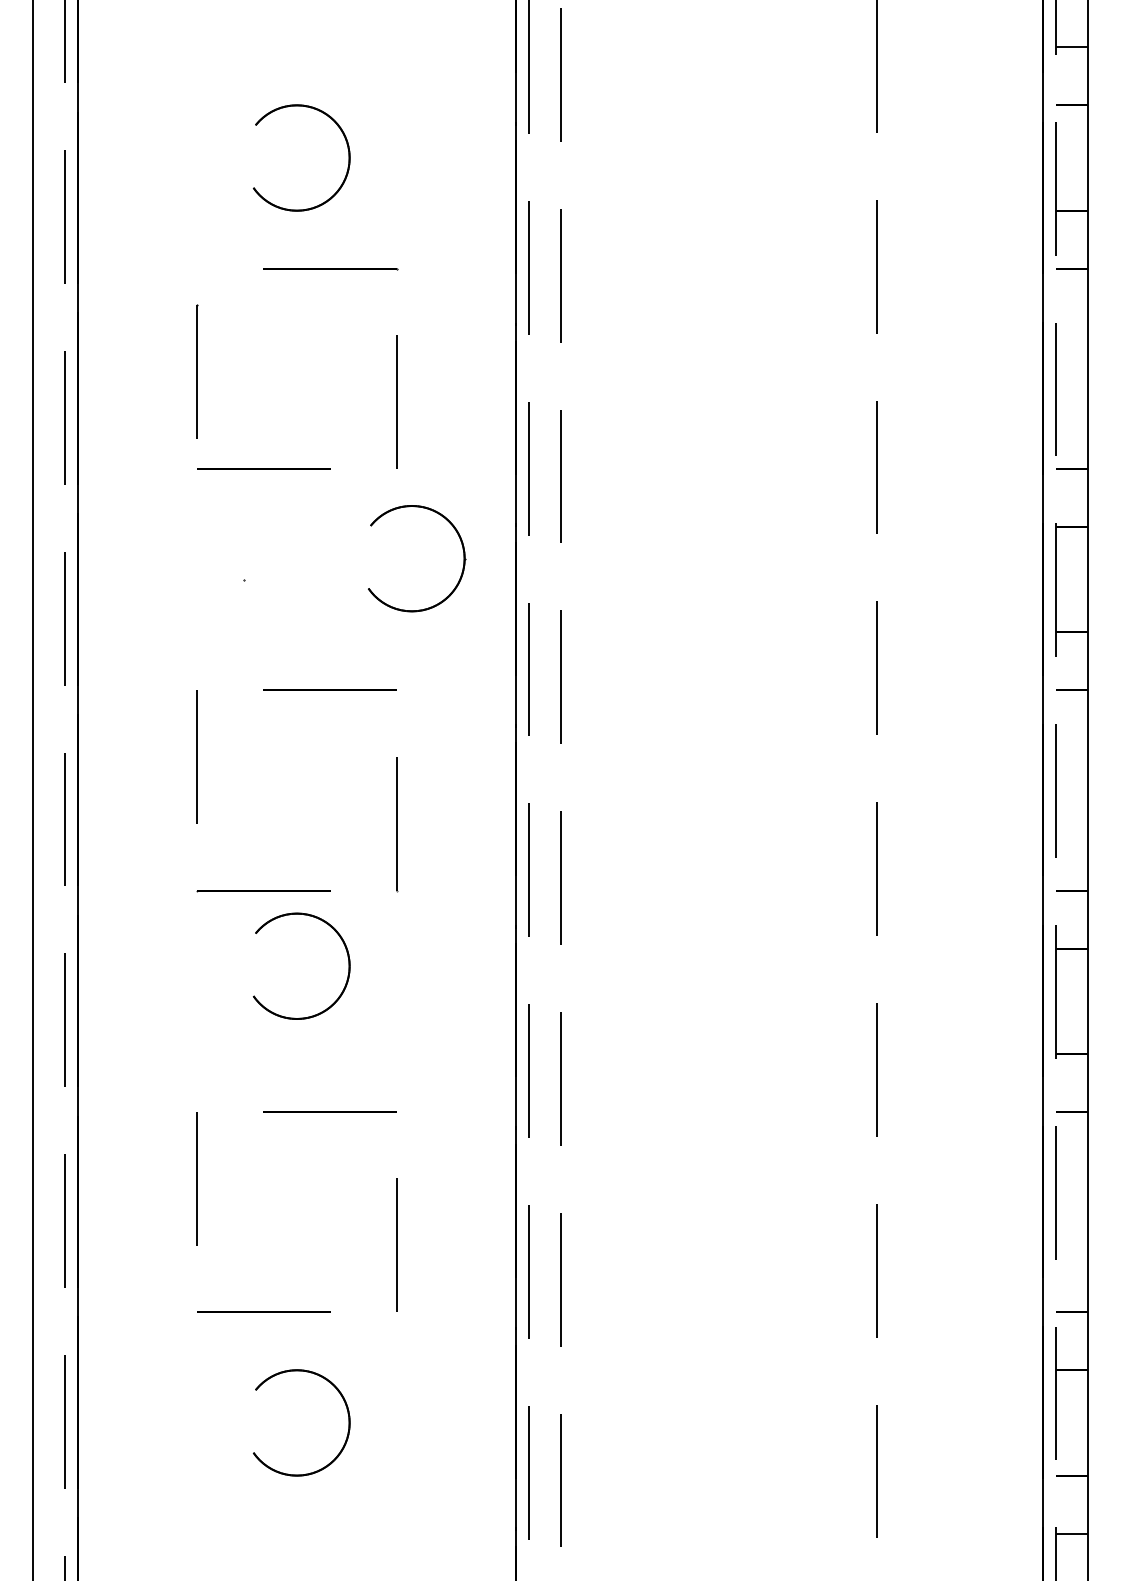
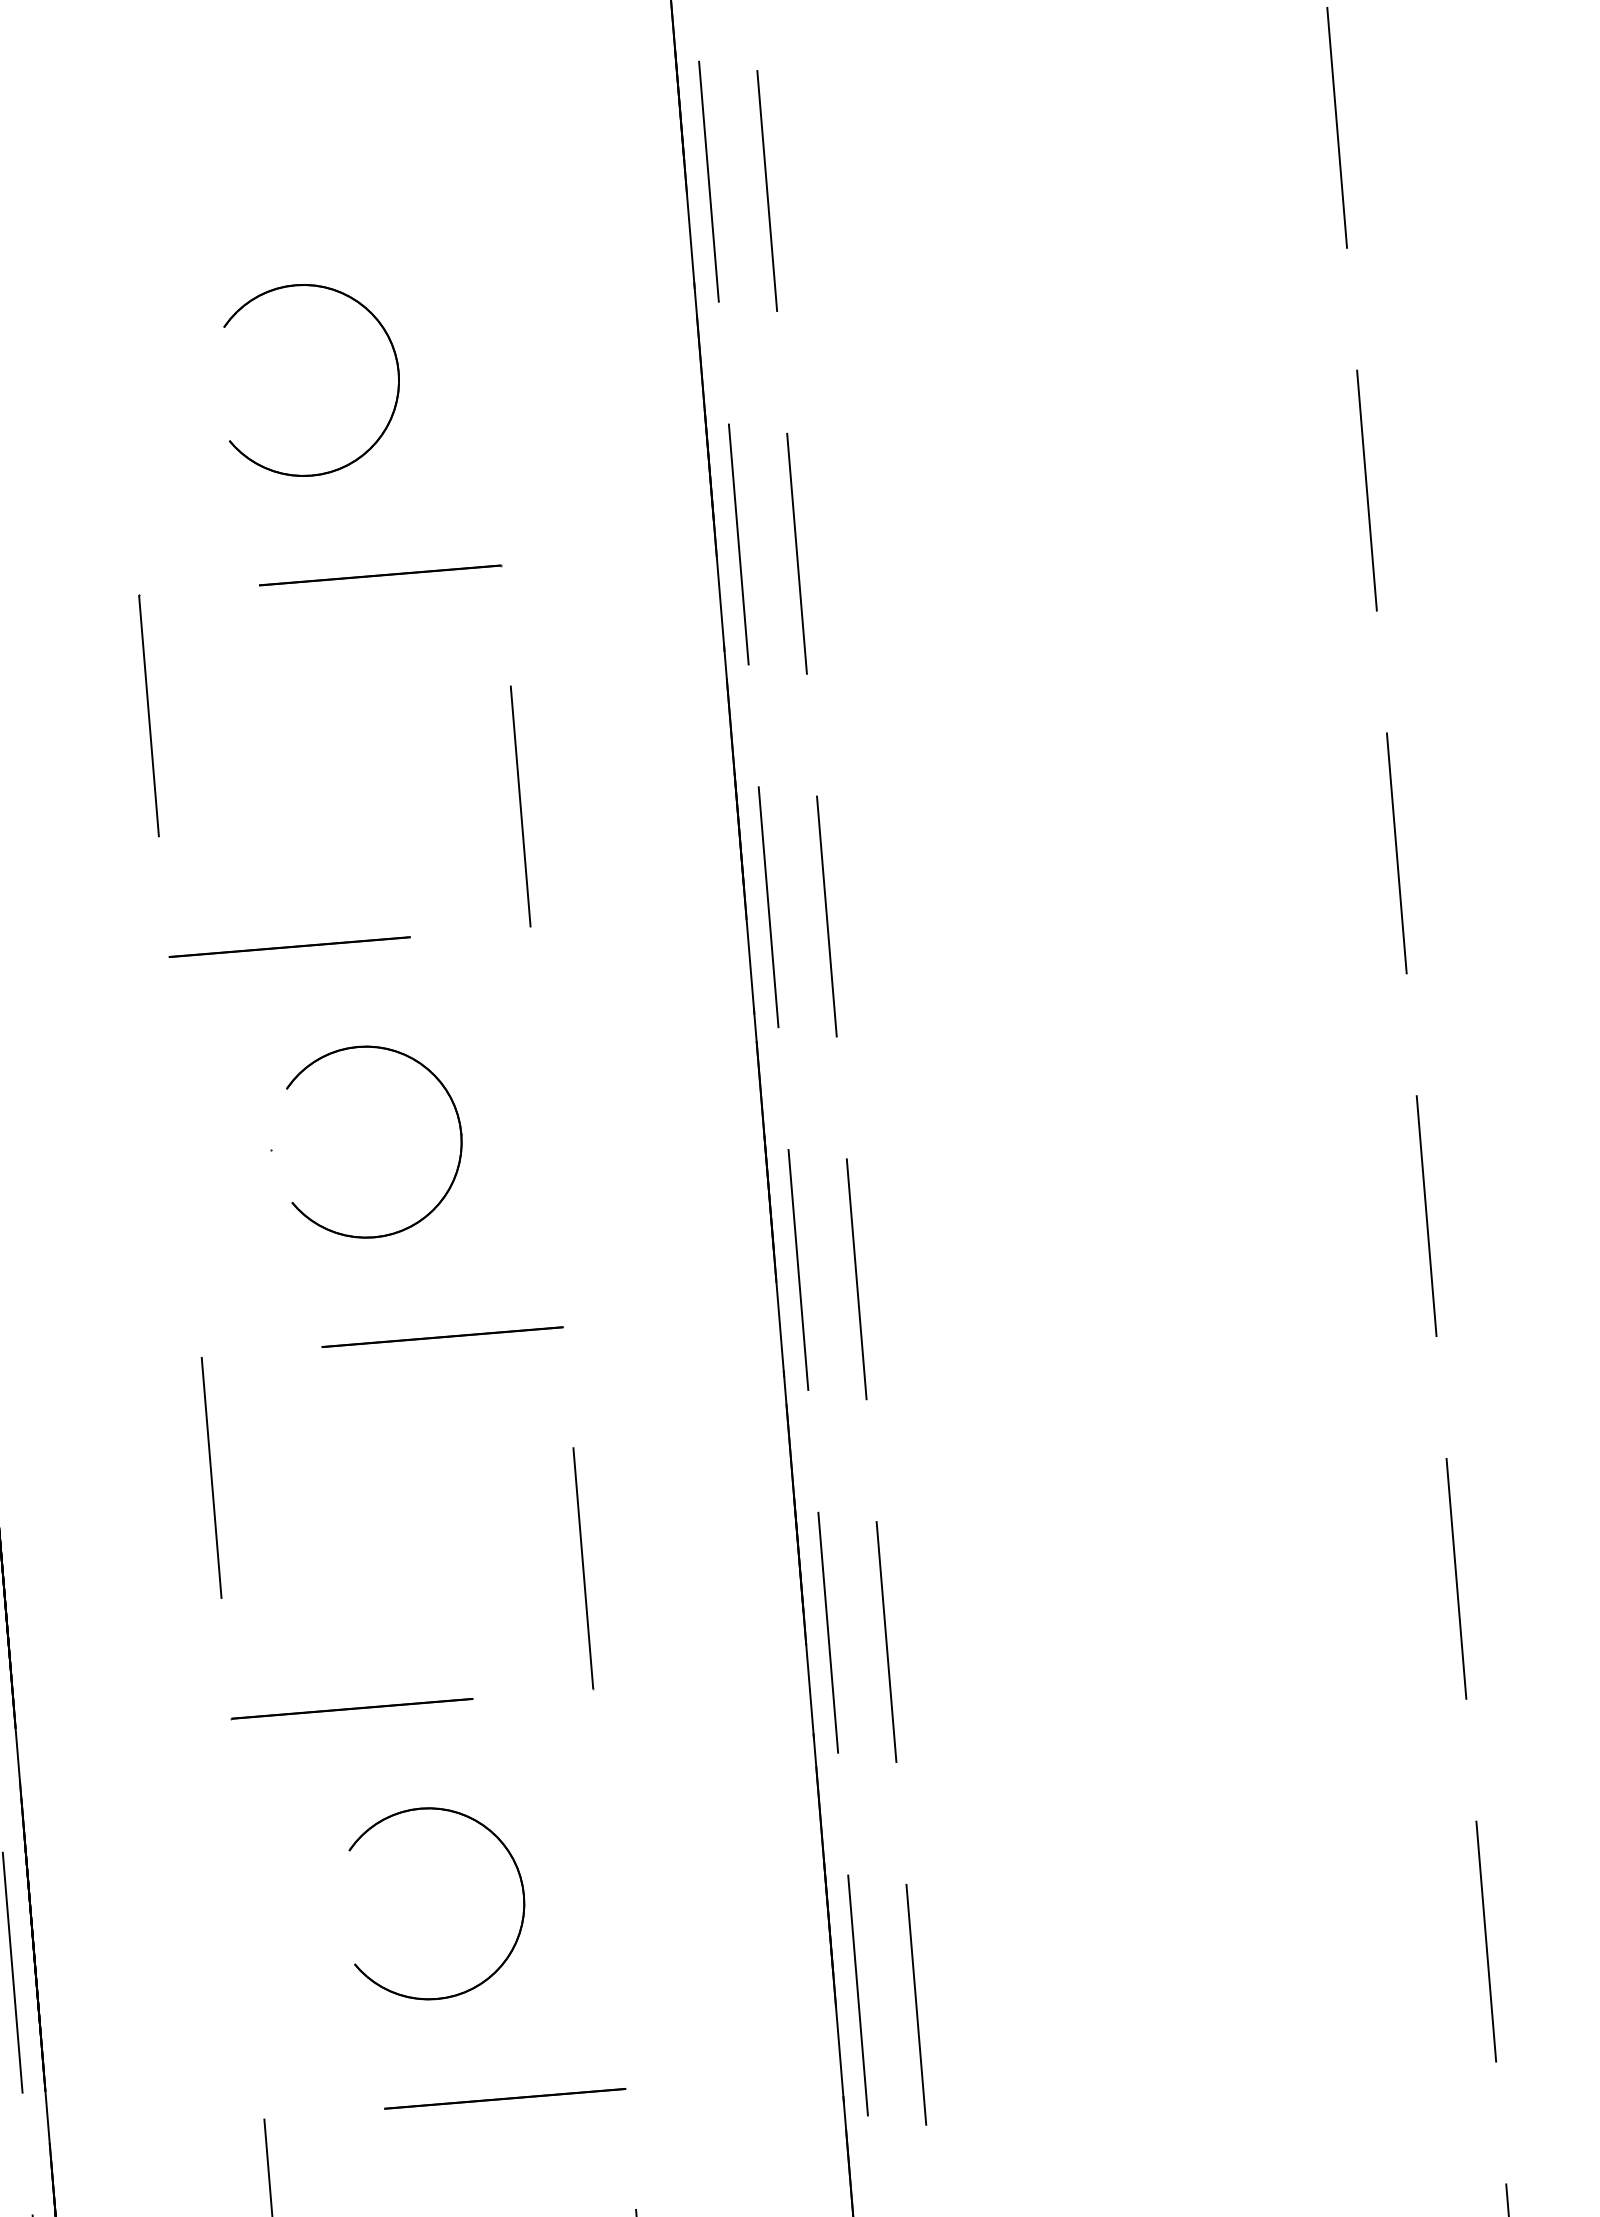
line: (197, 371) -> (150, 715), moved
part: (462, 549) -> (456, 1118), moved
part: (347, 957) -> (518, 1880), moved

